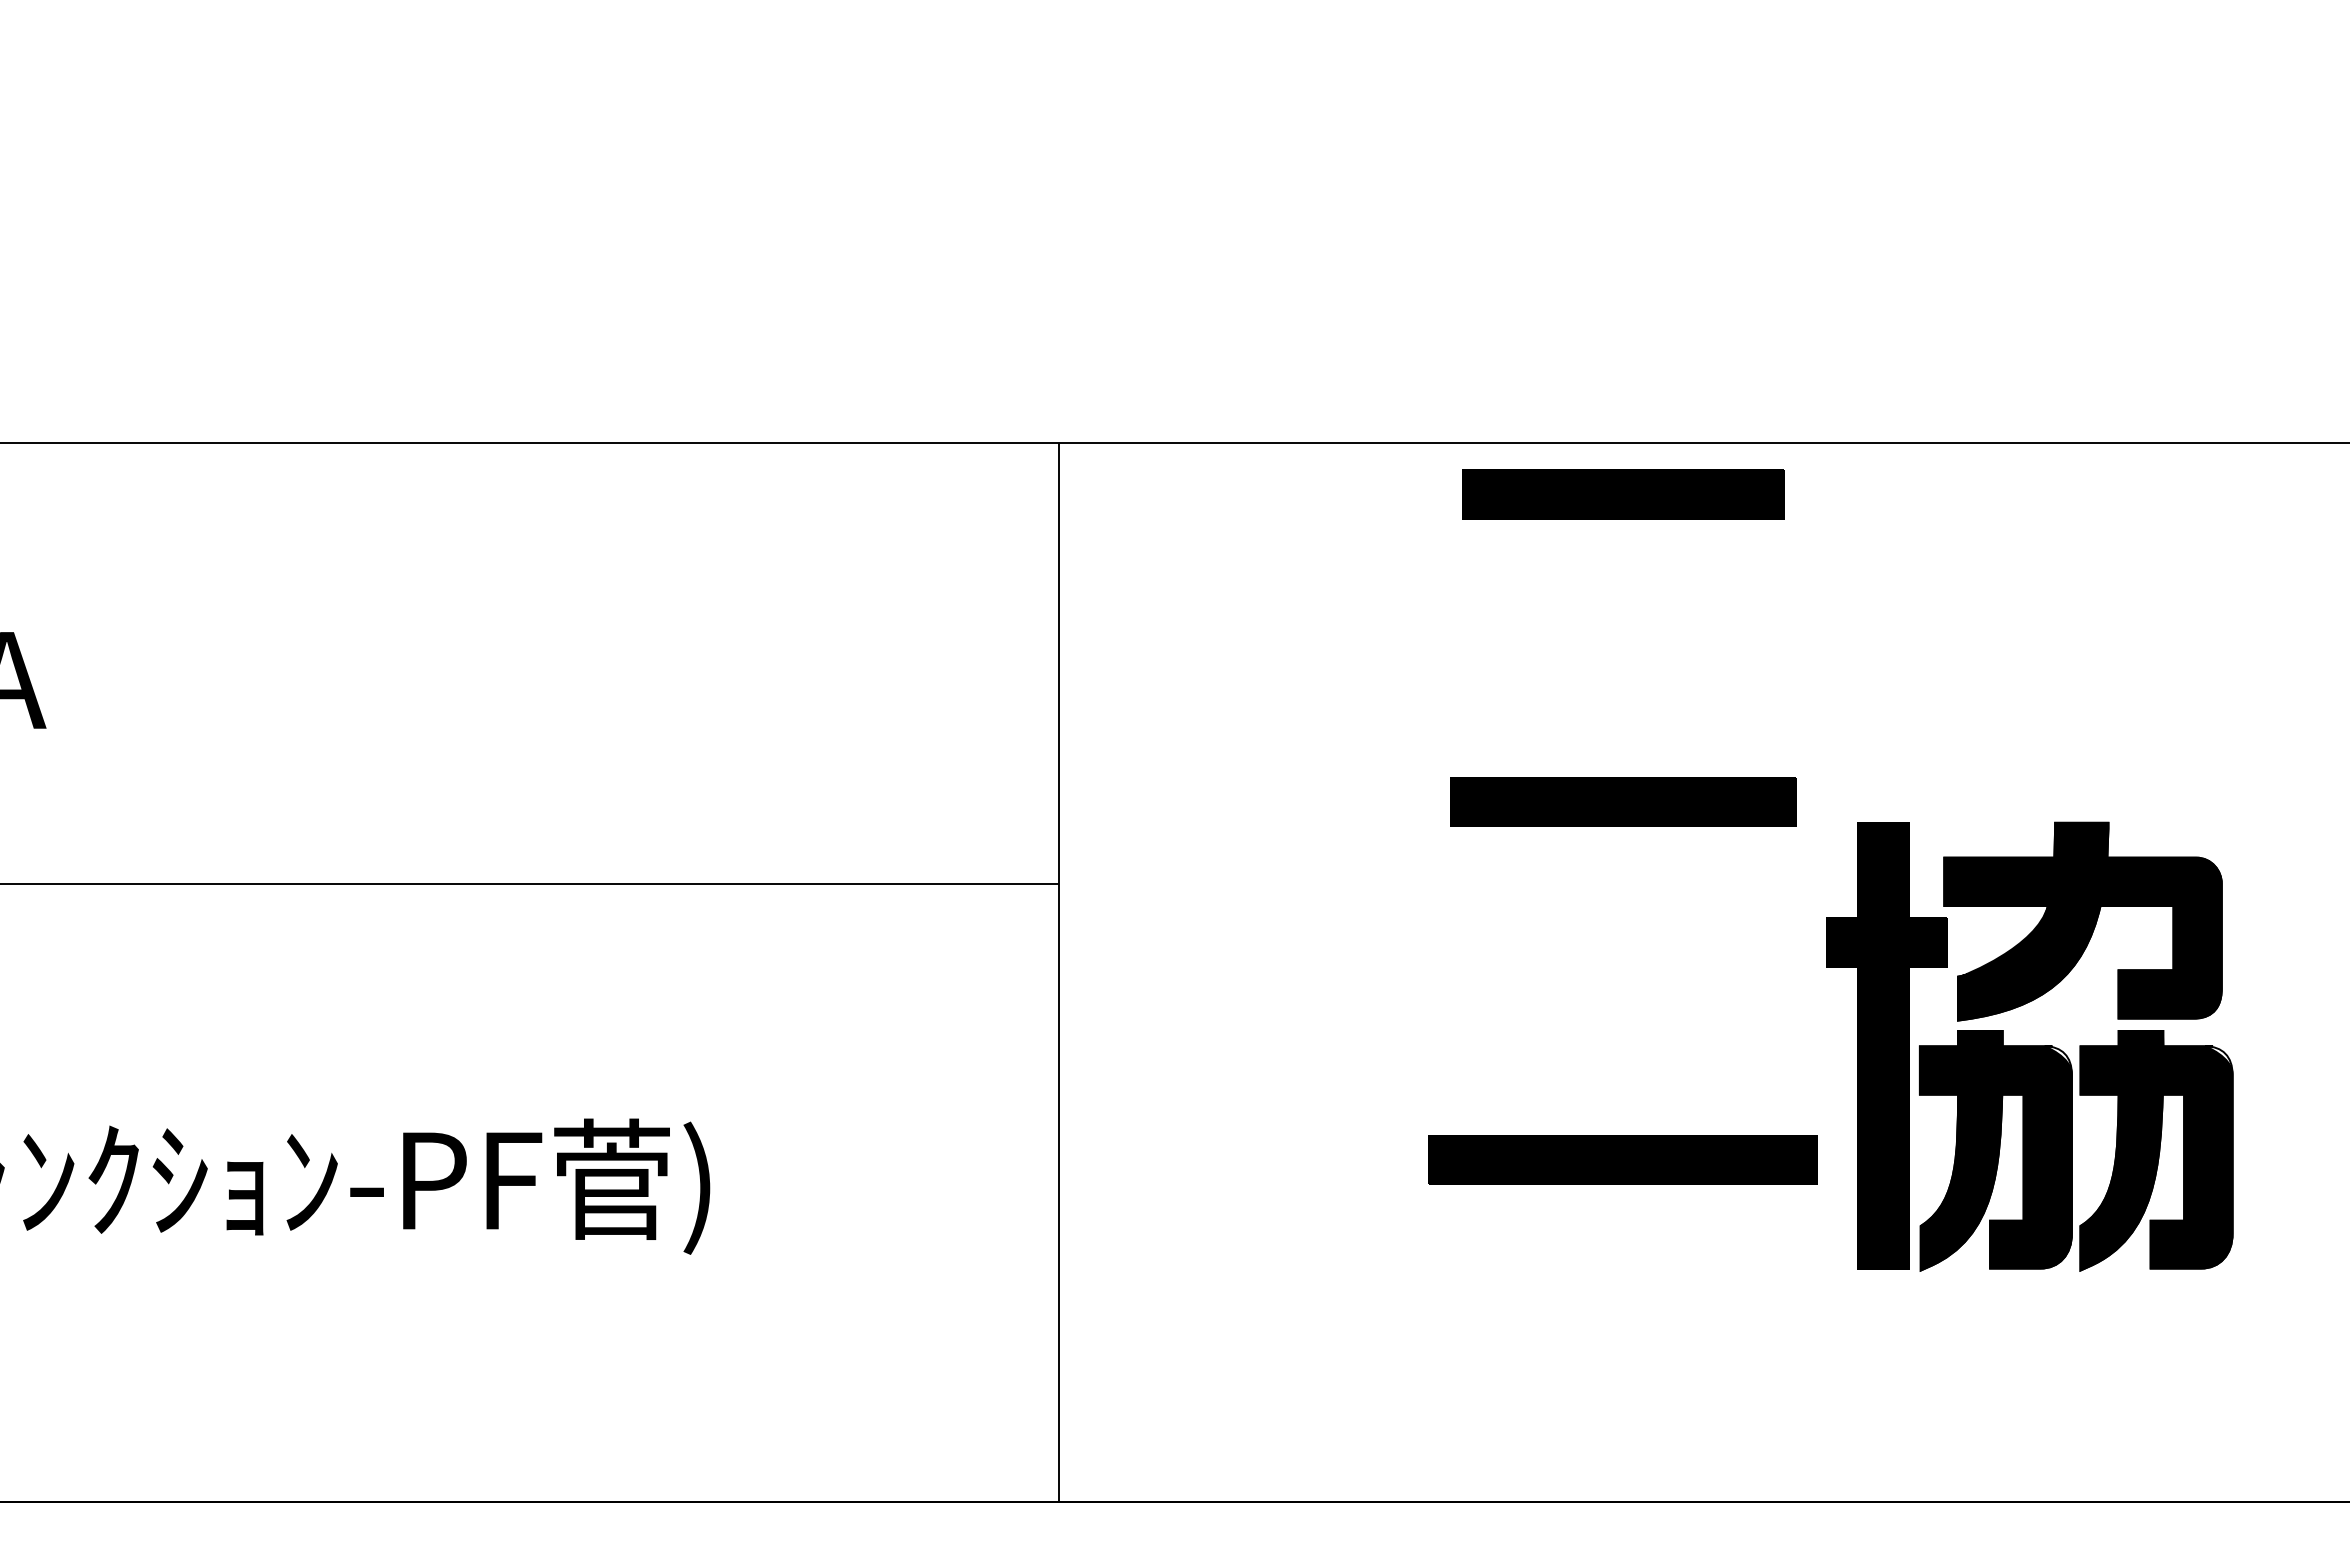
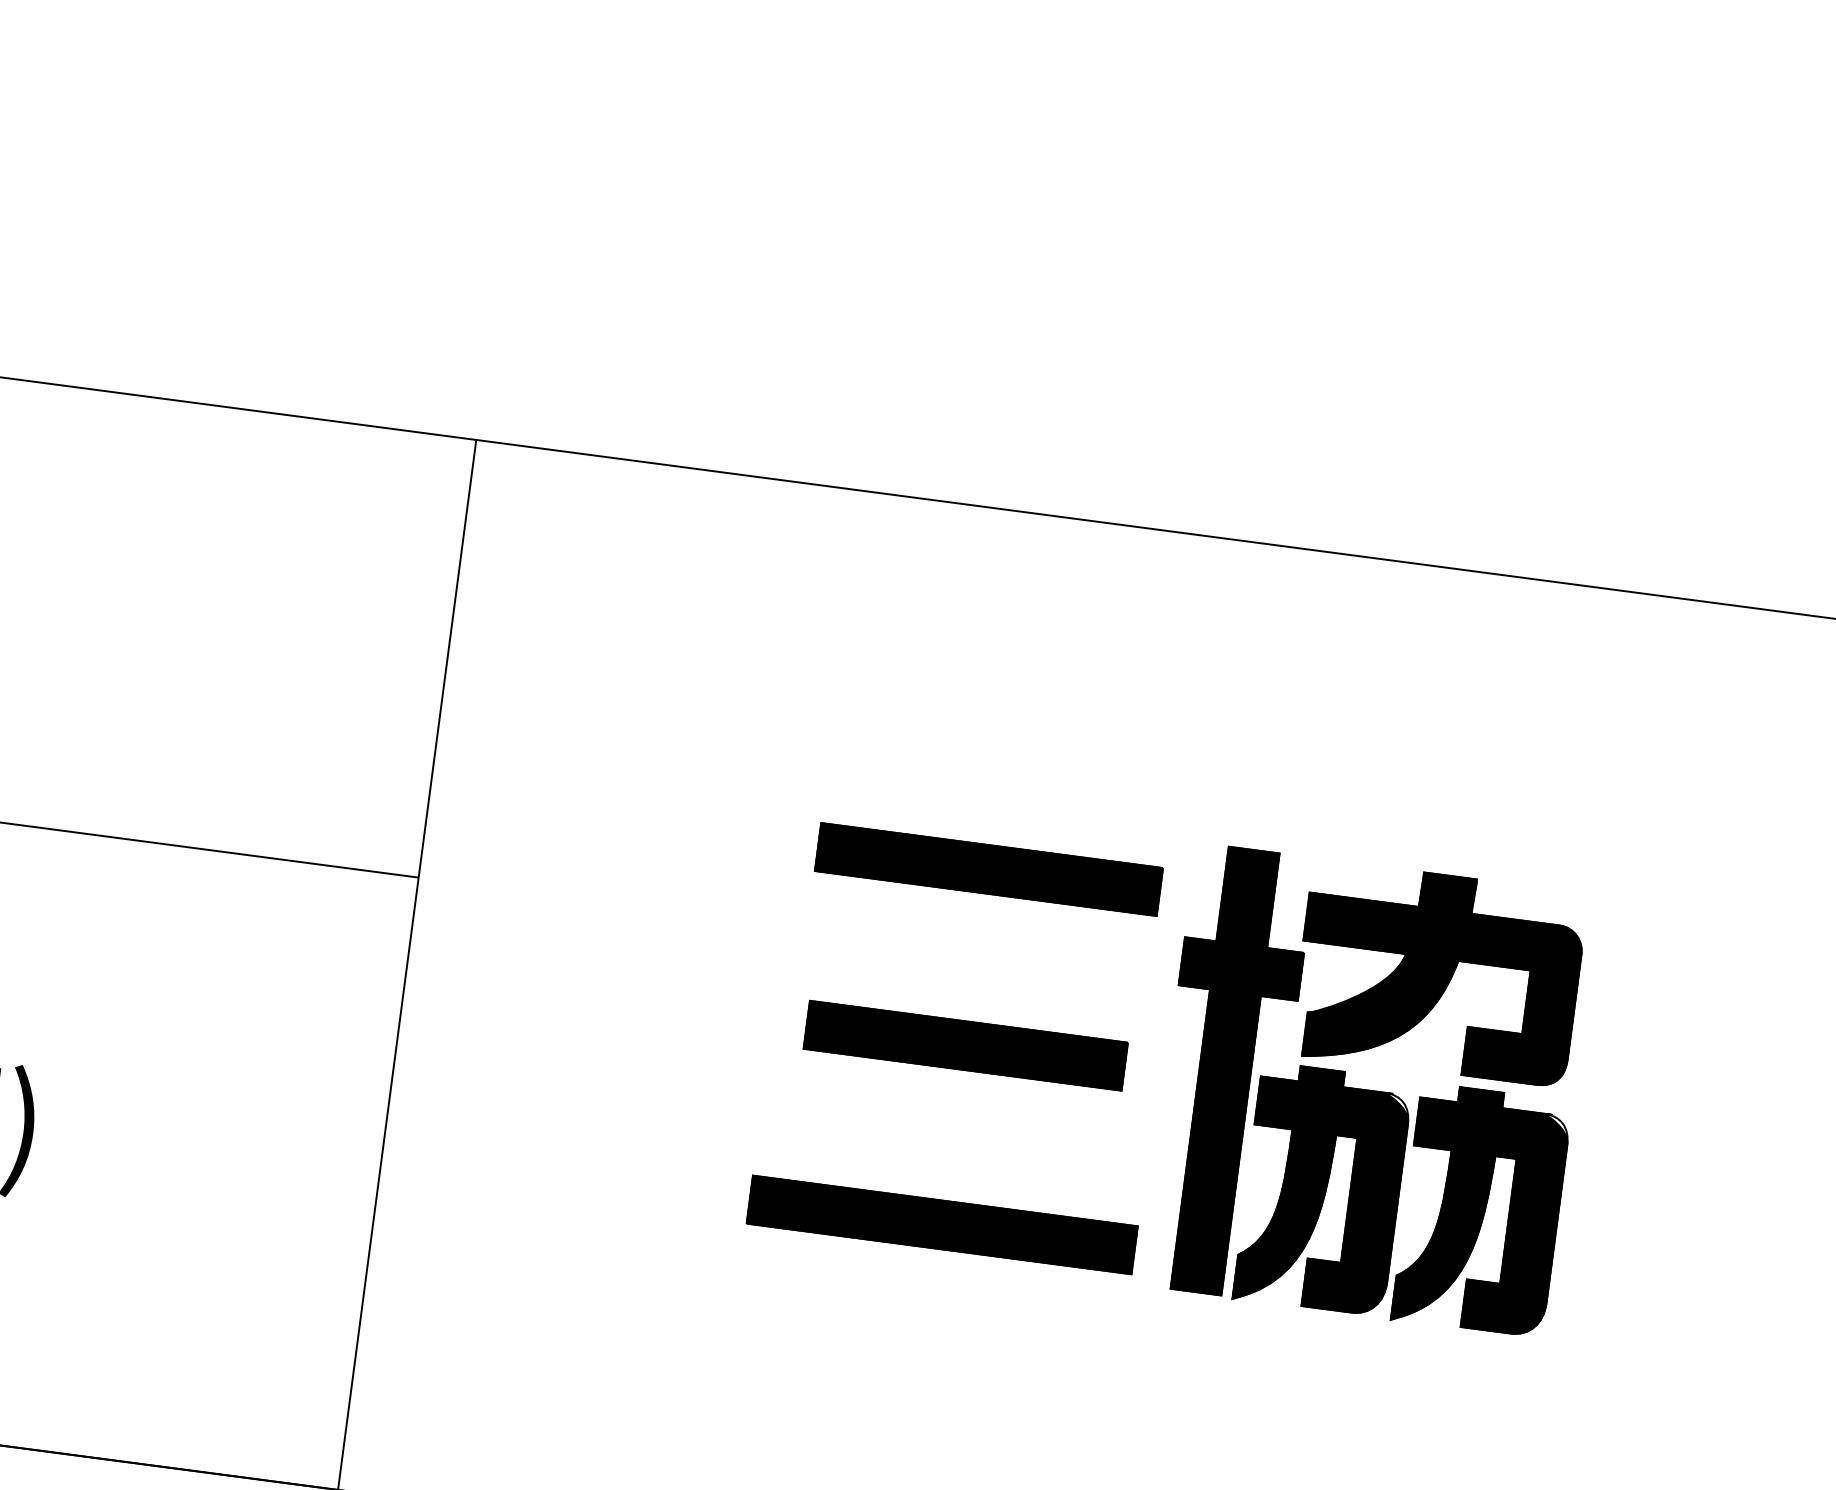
part: (1623, 494) -> (965, 1045), moved
part: (2029, 1046) -> (1369, 1090), moved

